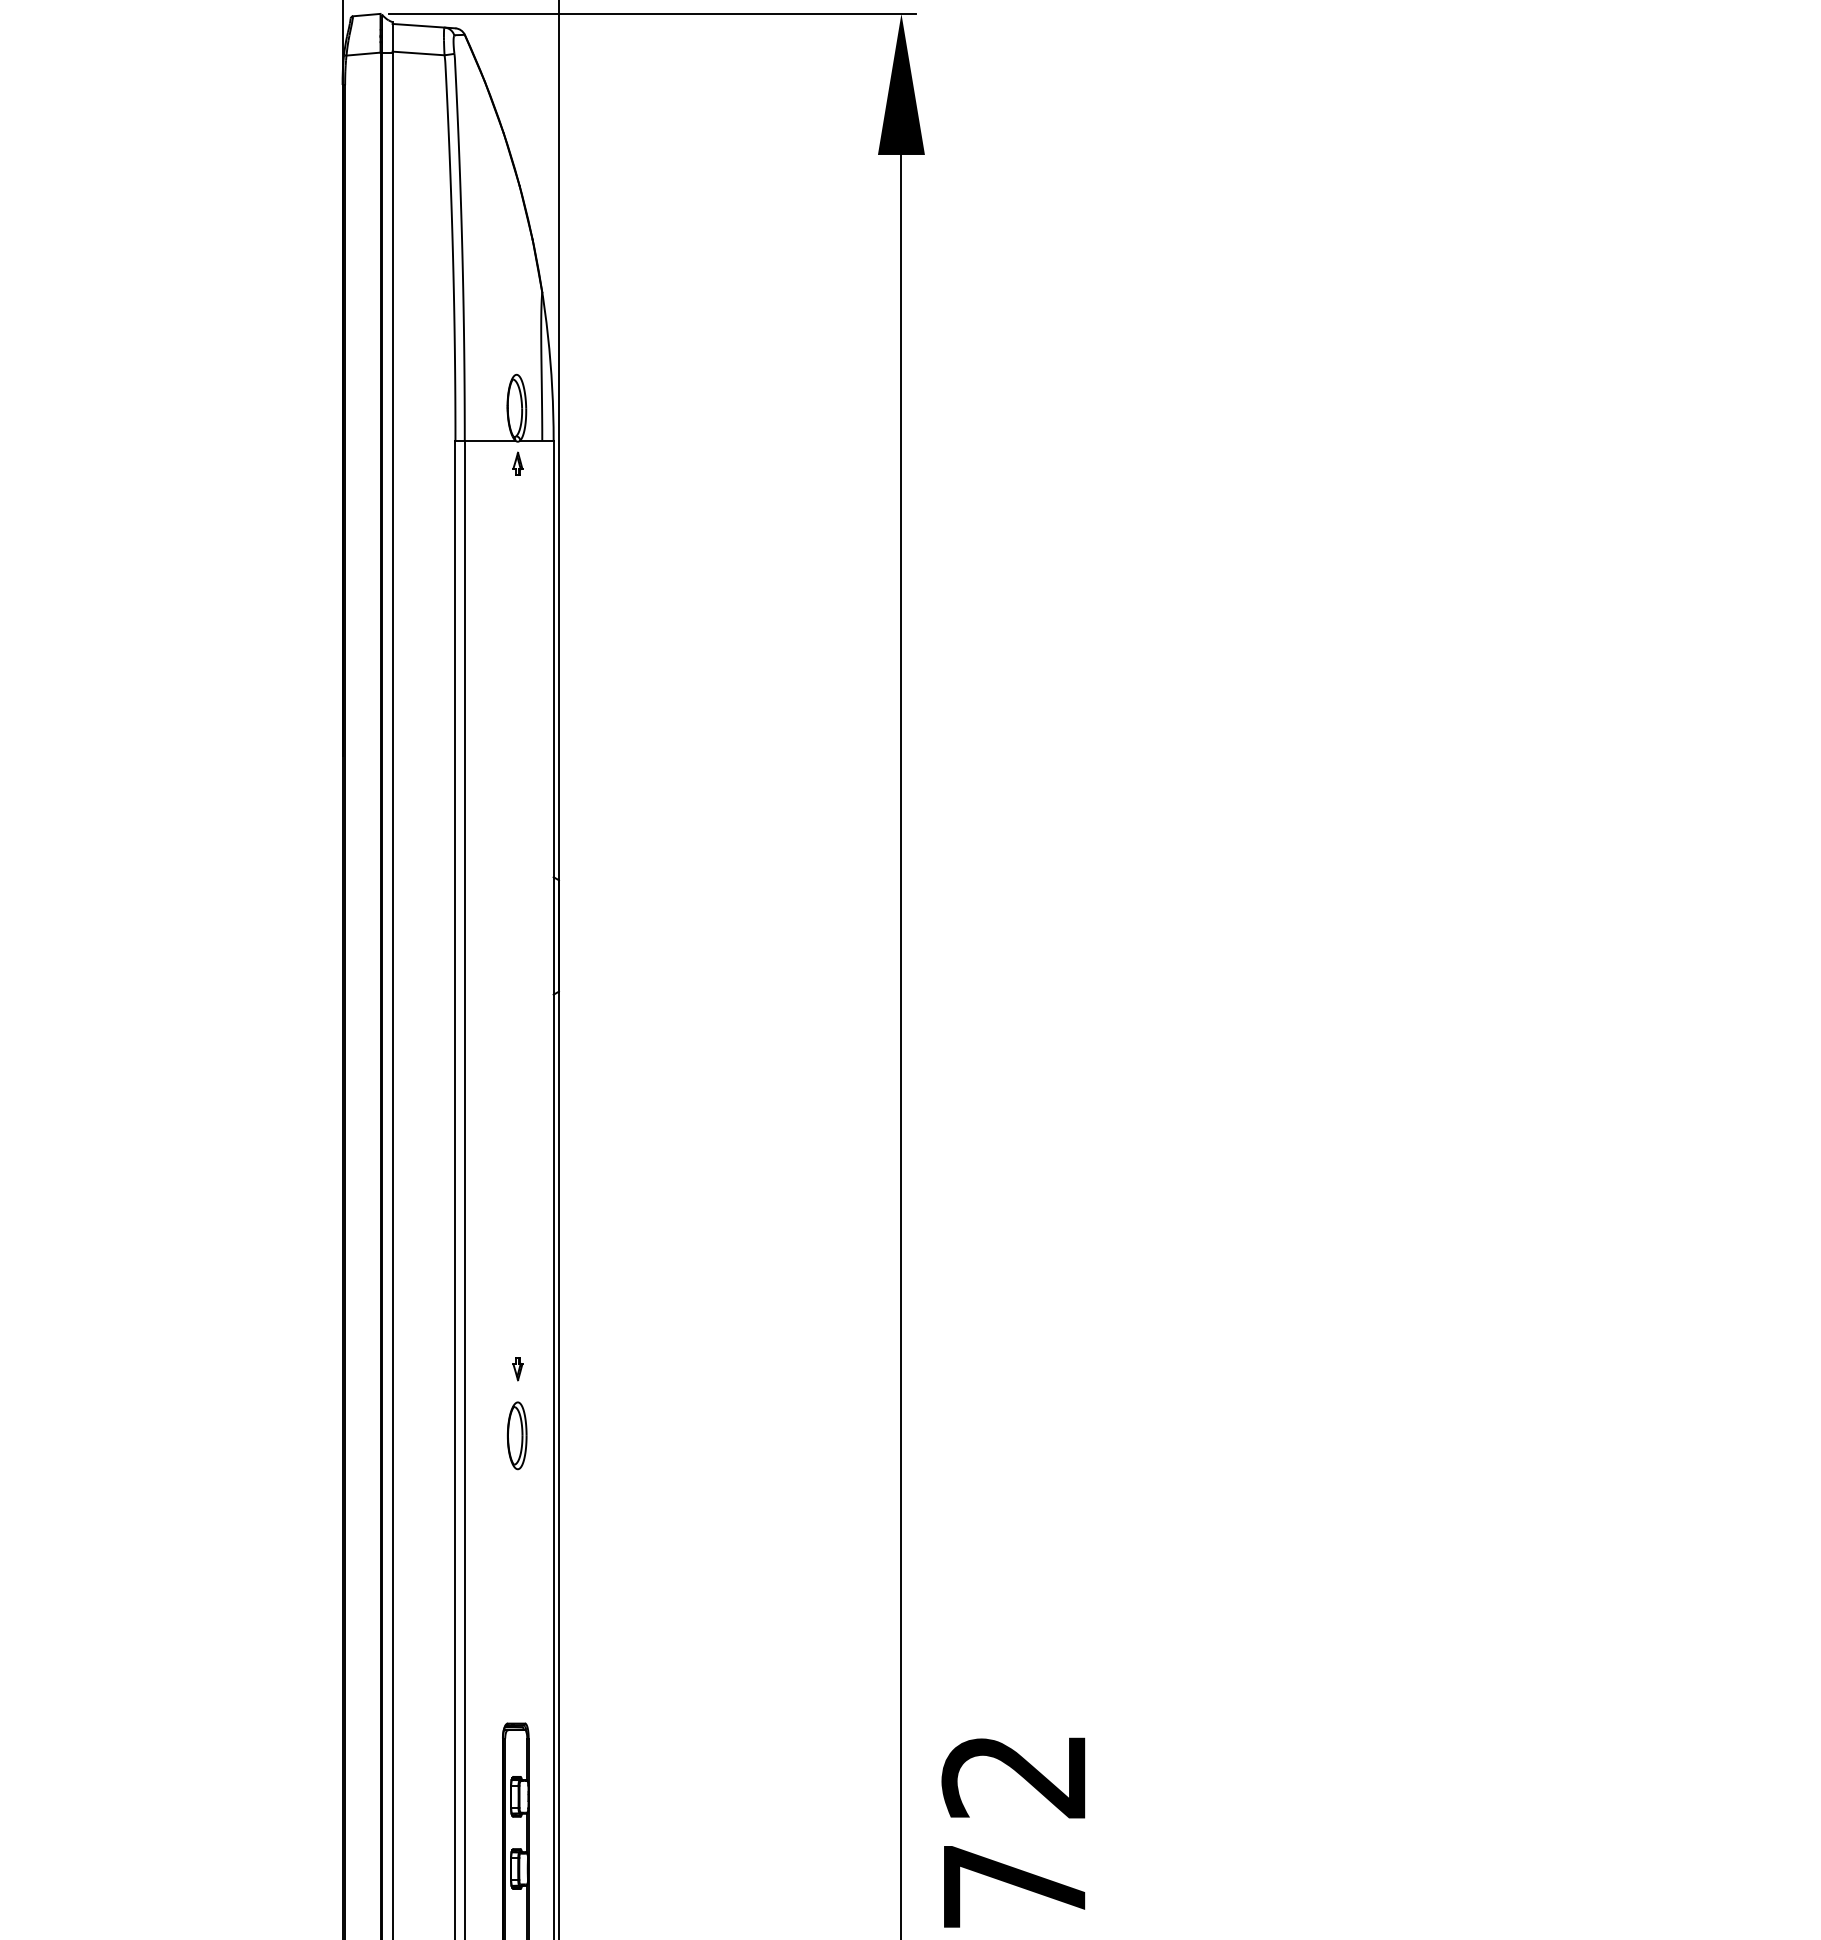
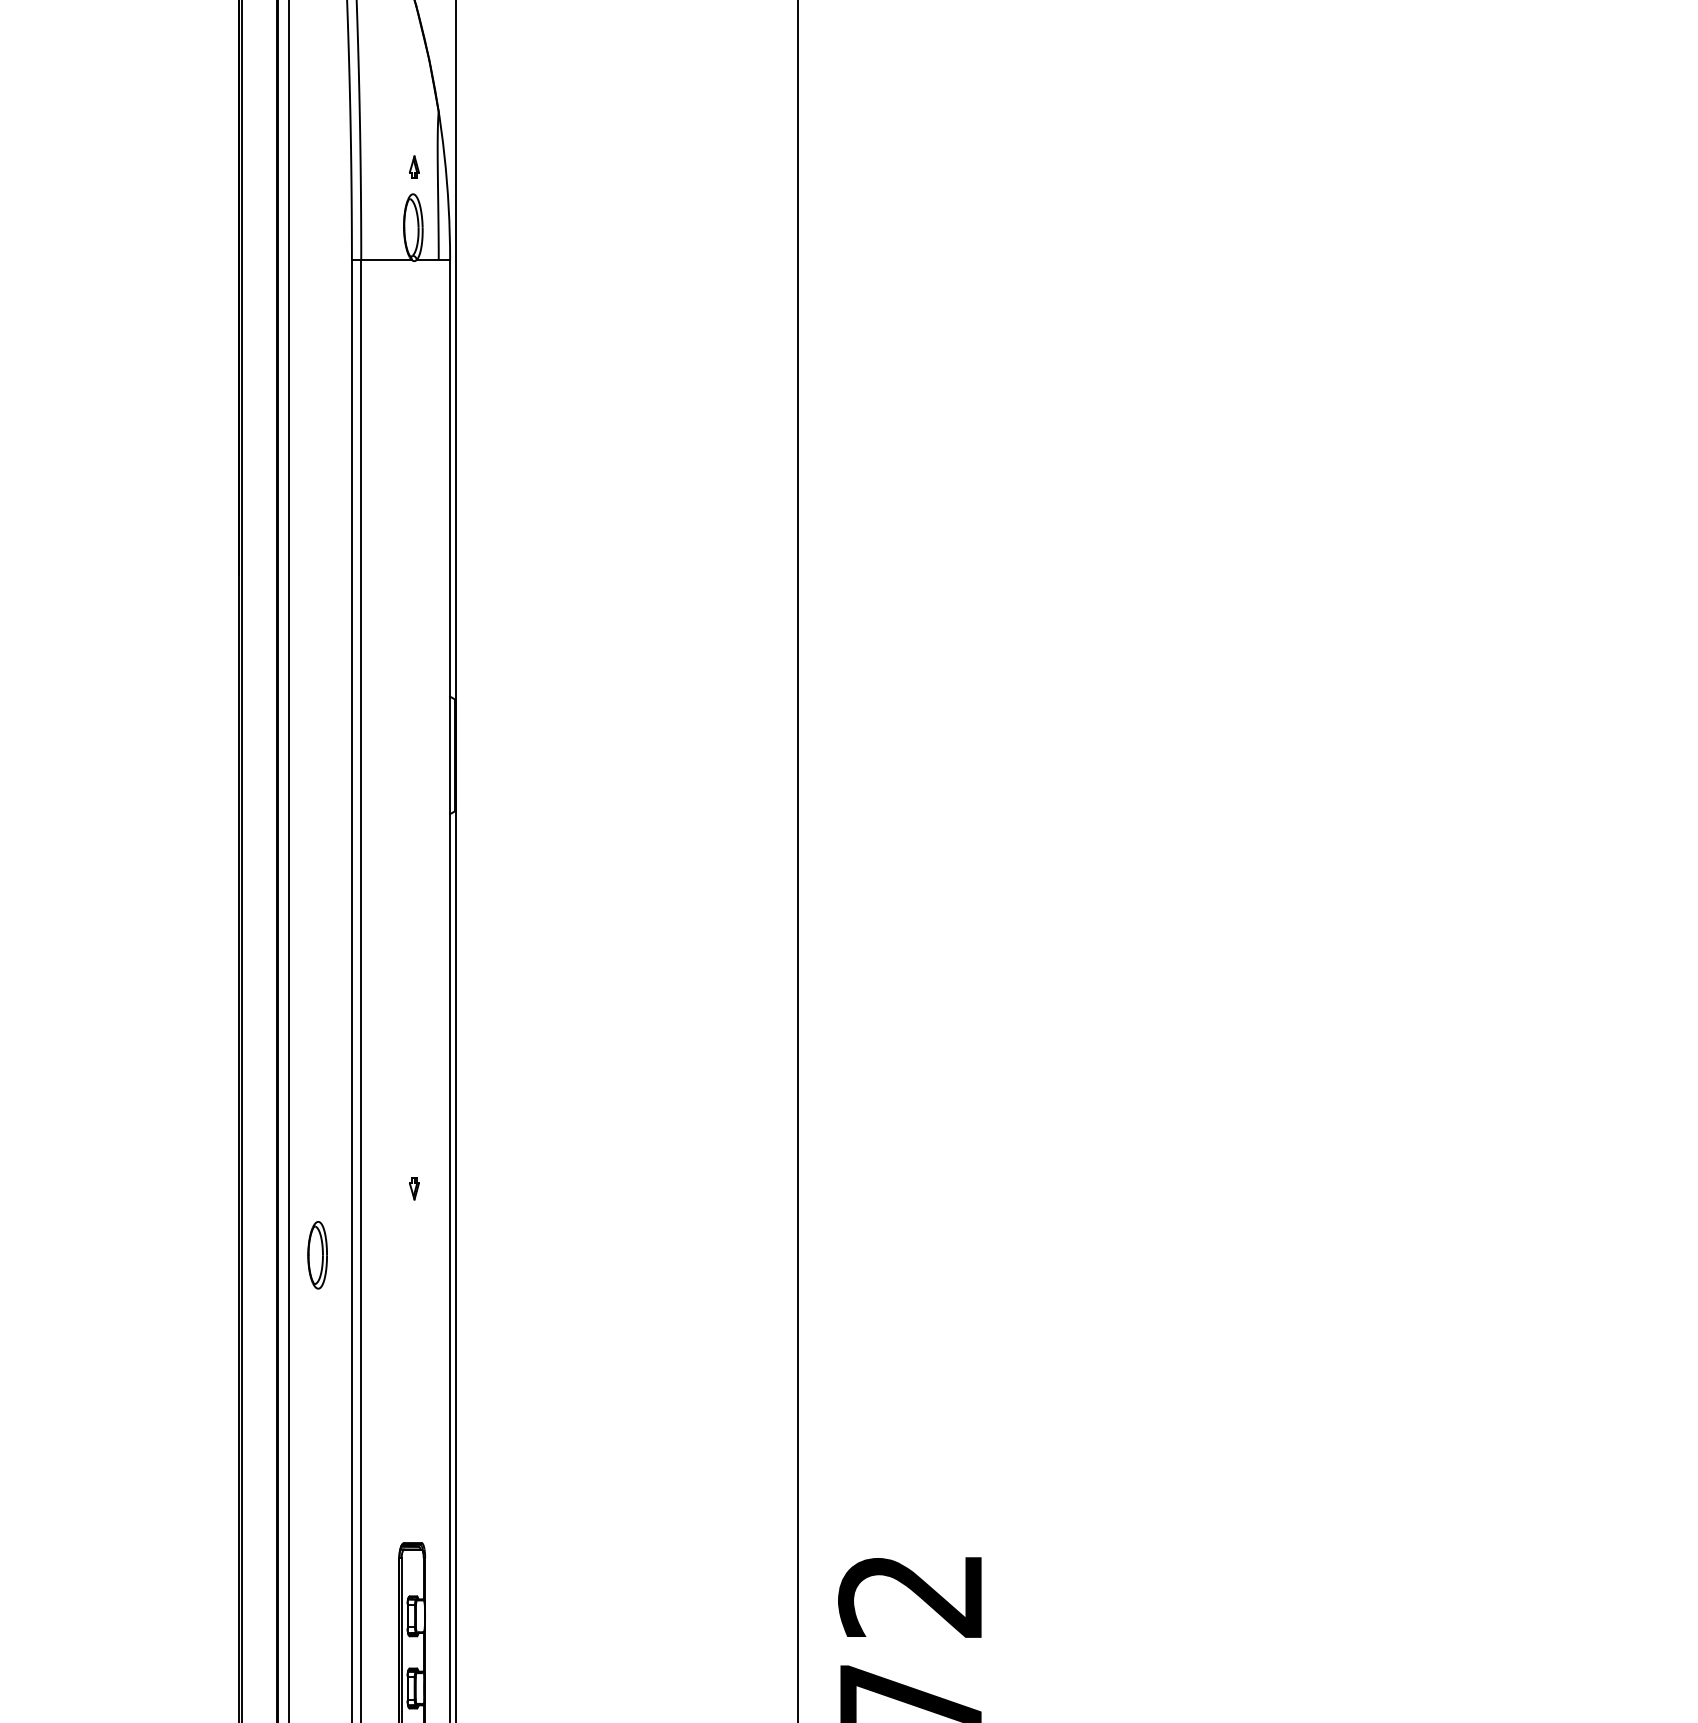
part: (517, 463) -> (413, 166), moved
part: (516, 1435) -> (316, 1254), moved

